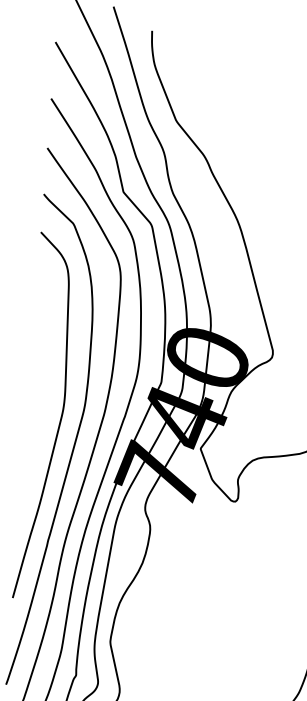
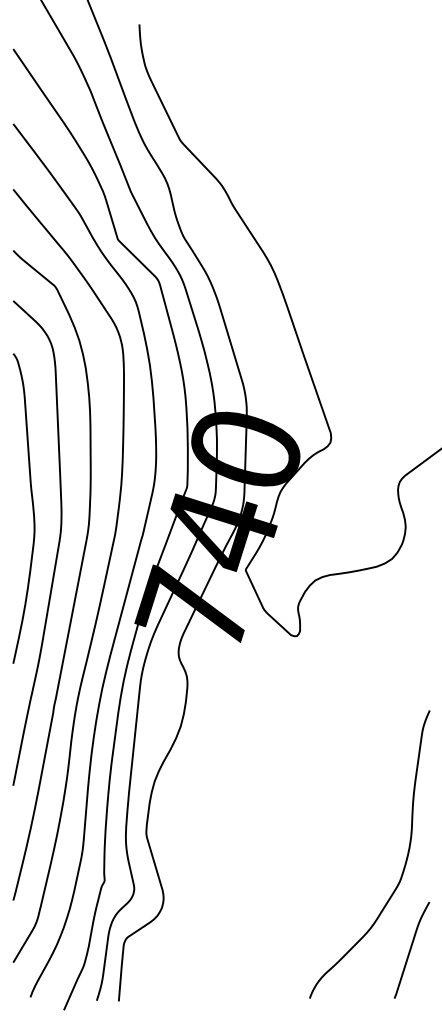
curve: (43, 389) -> (32, 508), added

